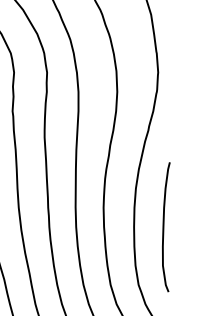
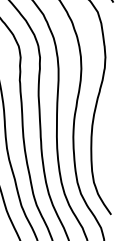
curve: (165, 227) -> (109, 148), removed

